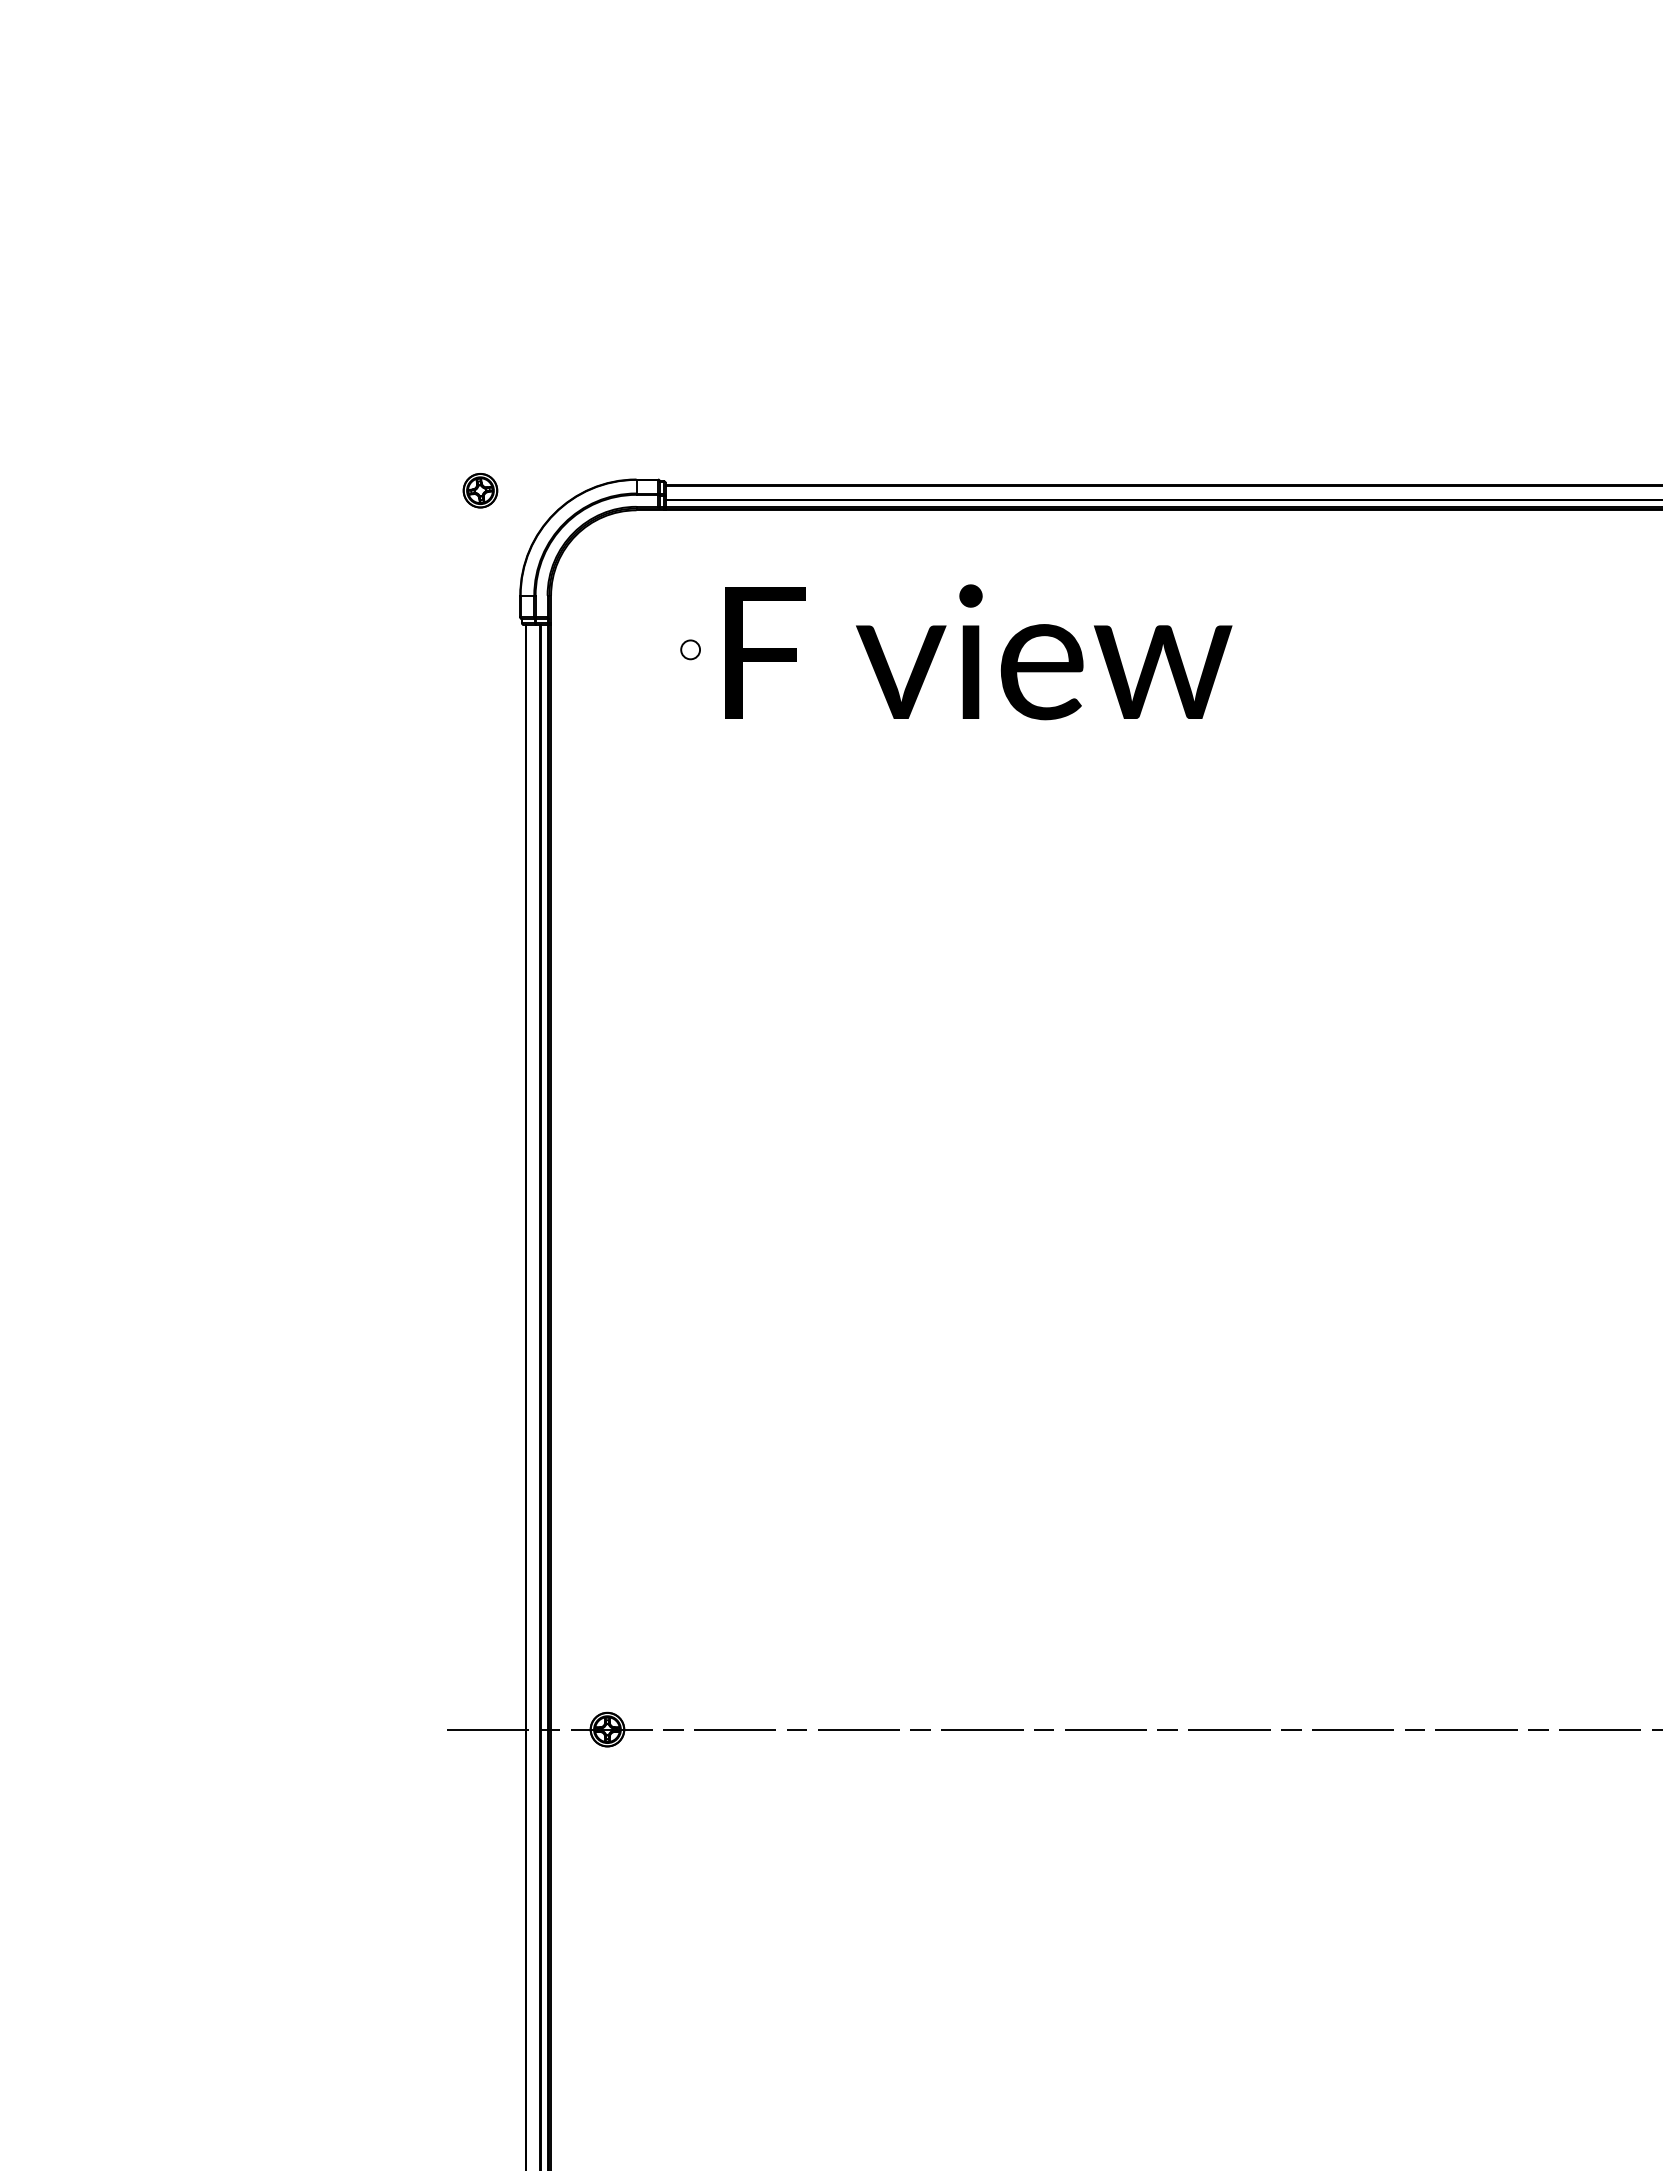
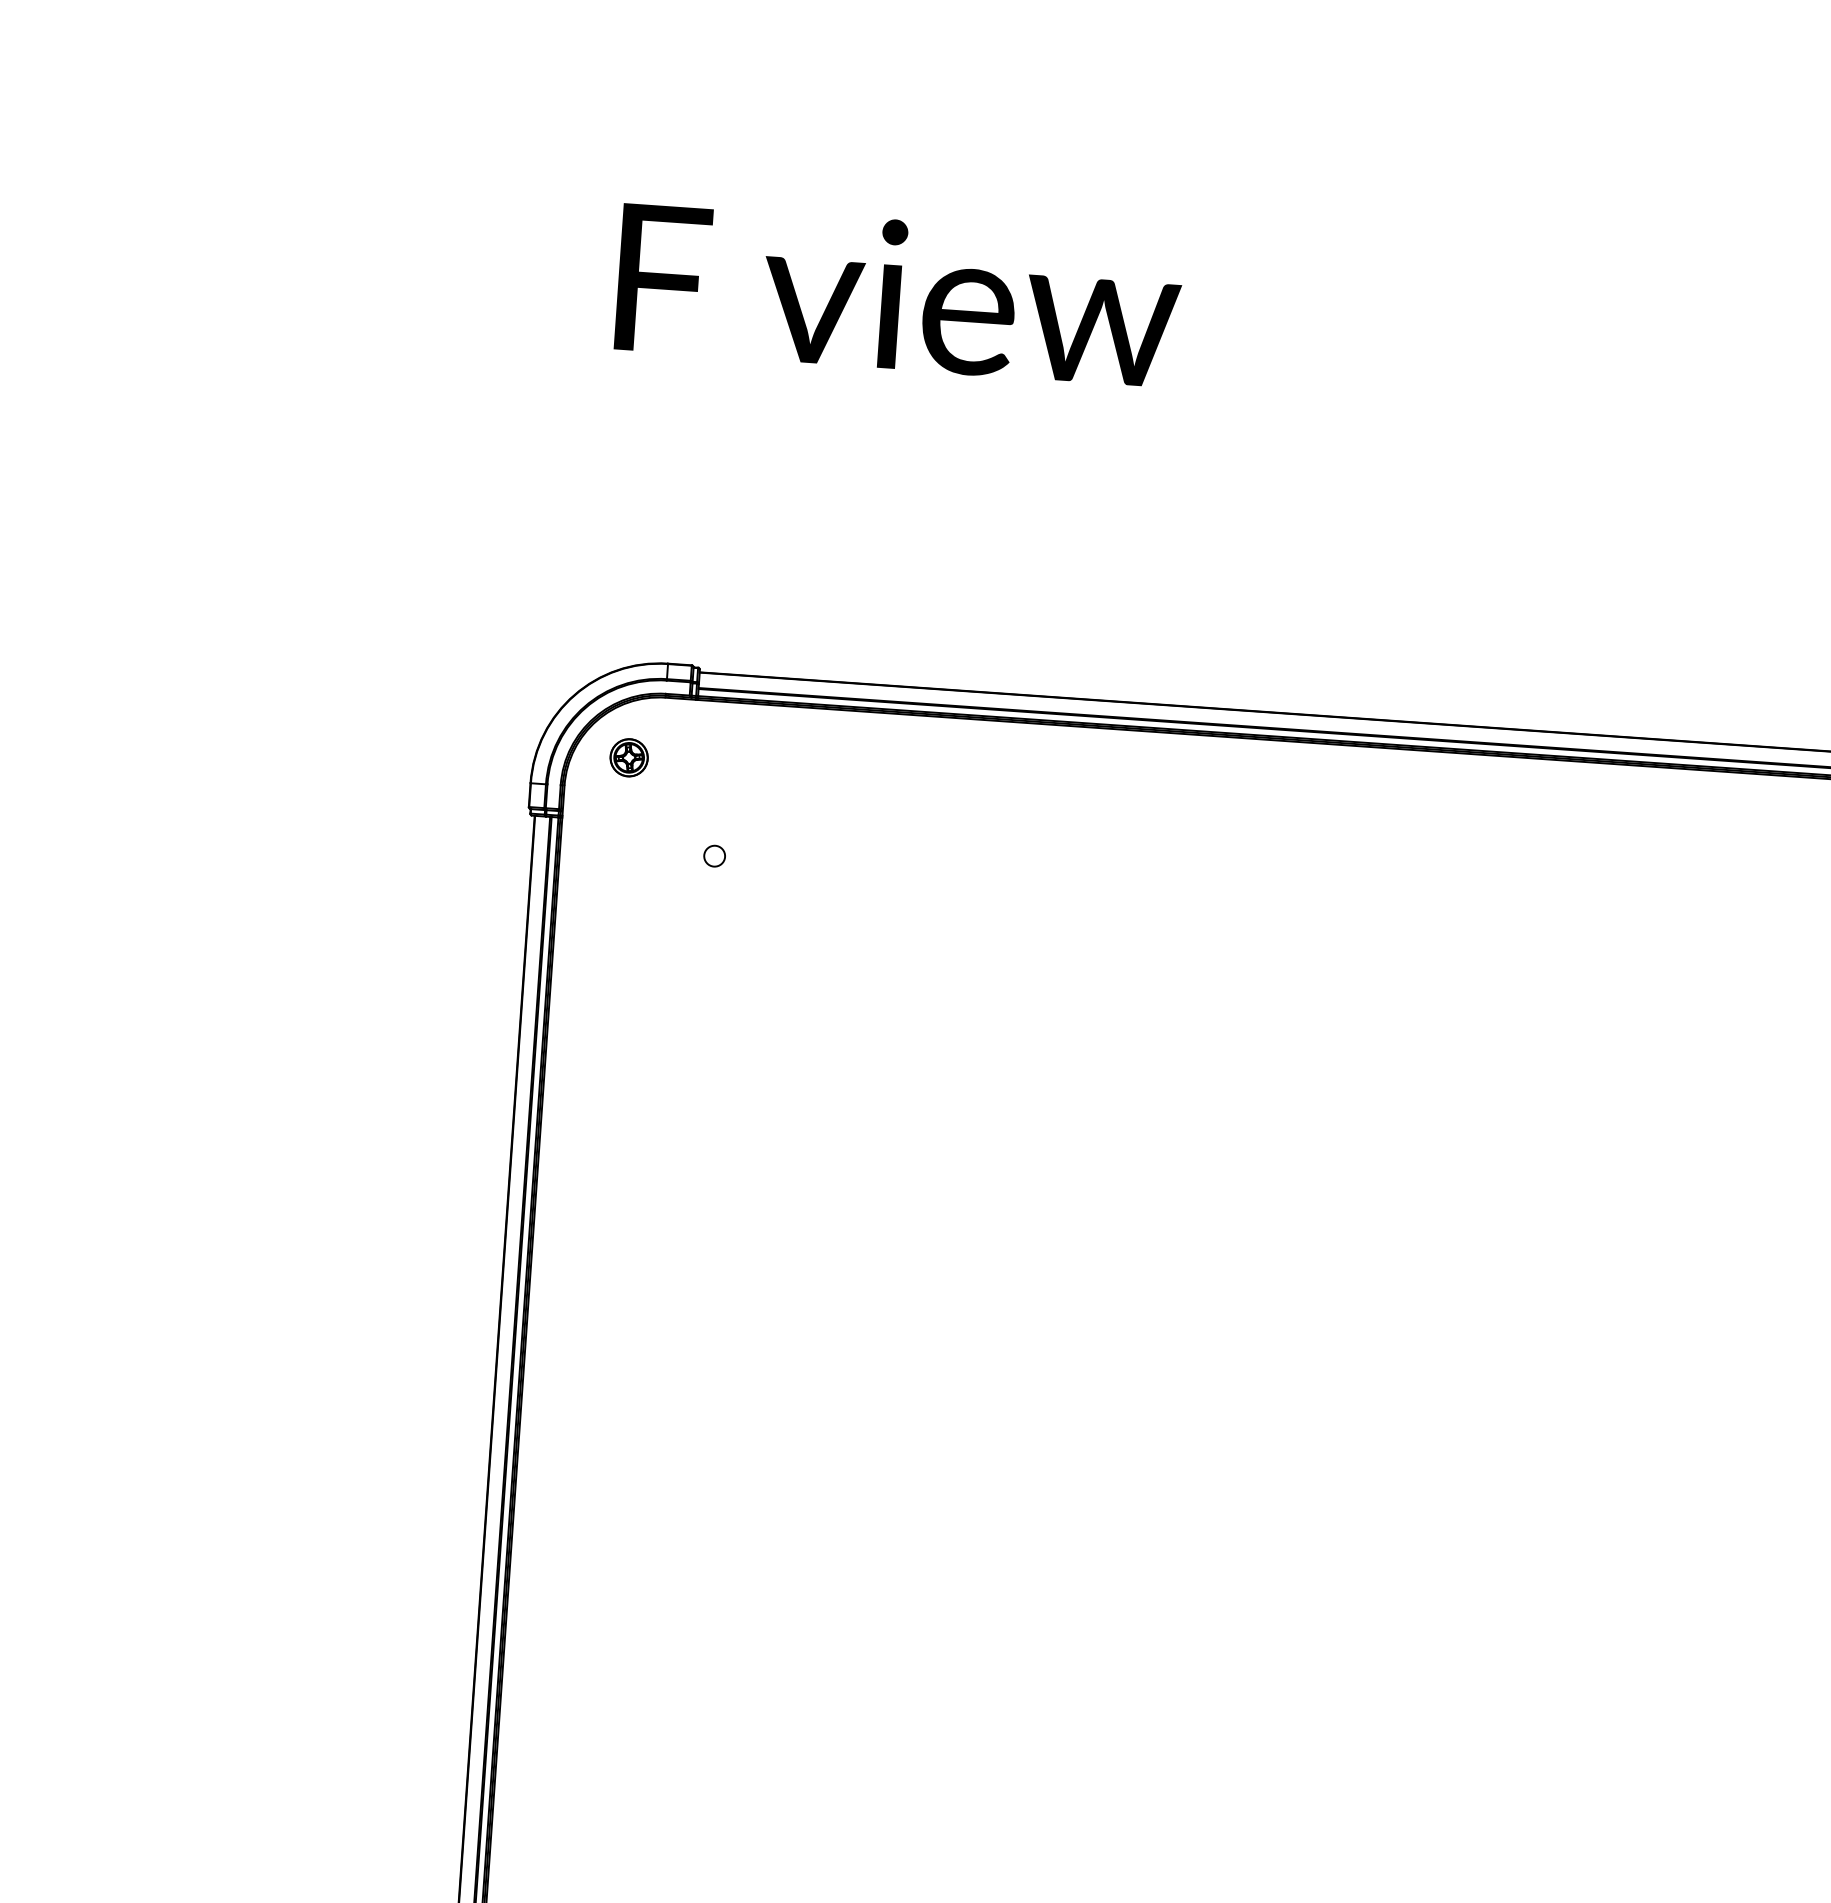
part: (480, 490) -> (629, 757), moved
text: (978, 652) -> (899, 295), moved

